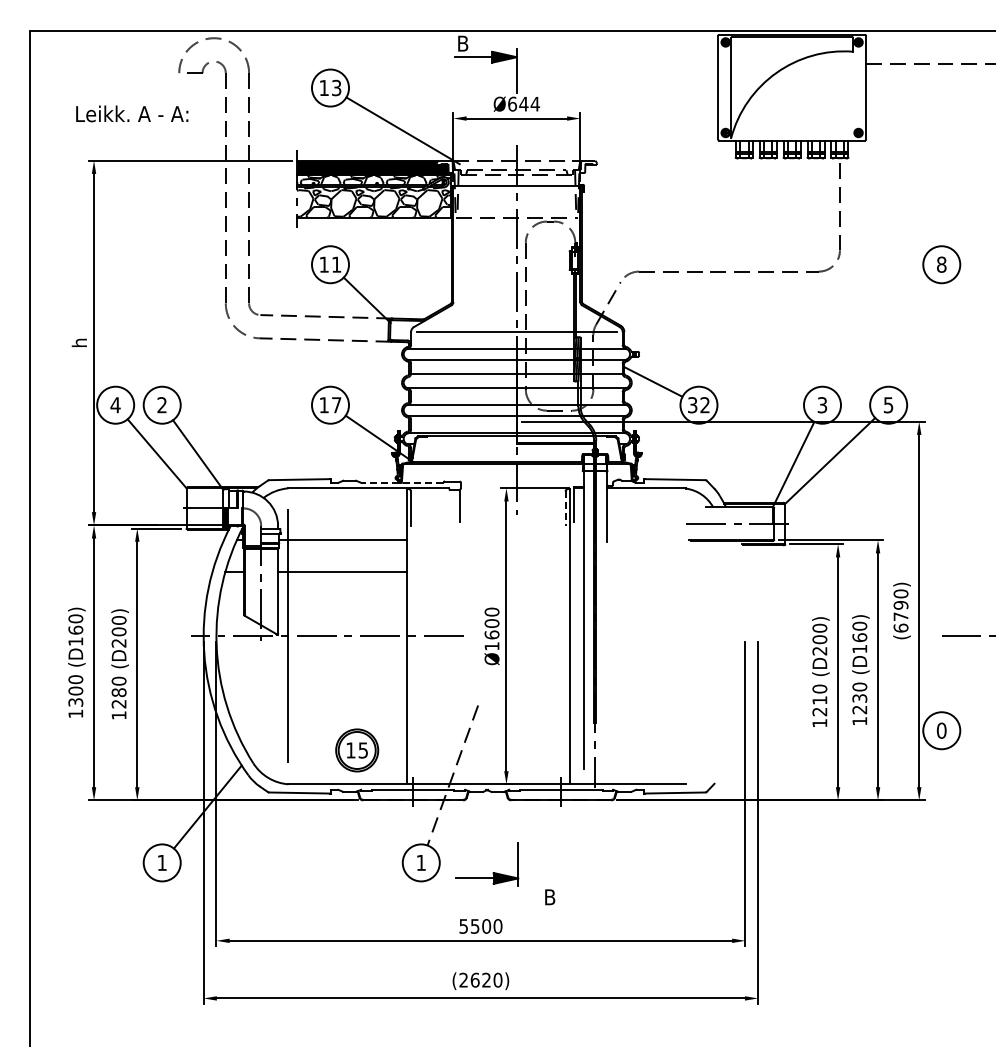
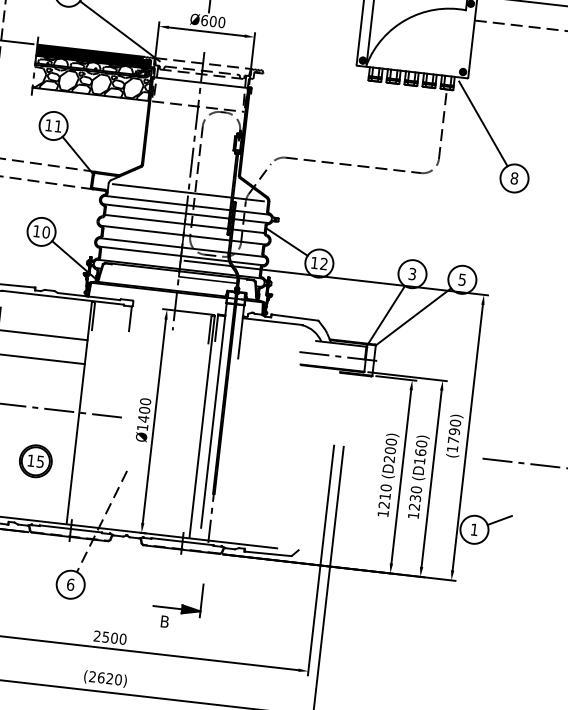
text: (529, 103) -> (217, 21), Ø644 -> Ø600
line: (892, 197) -> (483, 123), added
text: (336, 405) -> (46, 232), 17 -> 10
text: (692, 405) -> (314, 263), 32 -> 12
line: (401, 482) -> (88, 296), dashed -> solid
line: (565, 509) -> (209, 330), dashed -> solid
text: (900, 627) -> (452, 448), (6790) -> (1790)
text: (491, 634) -> (143, 418), Ø1600 -> Ø1400
line: (973, 714) -> (499, 520), added
text: (941, 730) -> (474, 529), 0 -> 1
part: (357, 750) -> (36, 461), moved
text: (421, 862) -> (70, 584), 1 -> 6
part: (492, 872) -> (181, 604), moved
text: (463, 926) -> (97, 636), 5500 -> 2500

